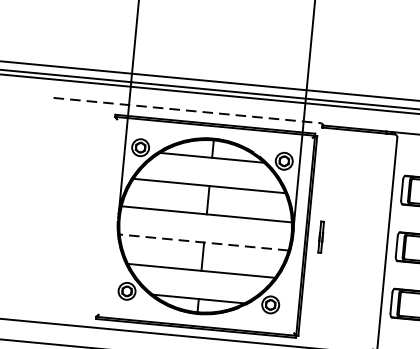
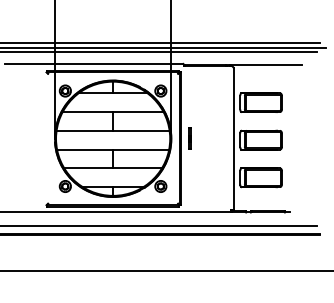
line: (186, 110) -> (93, 63), dashed -> solid
line: (203, 242) -> (112, 149), dashed -> solid

